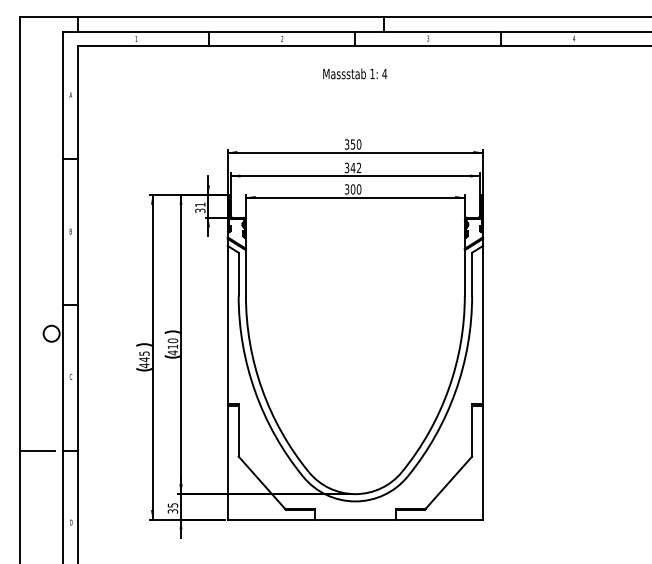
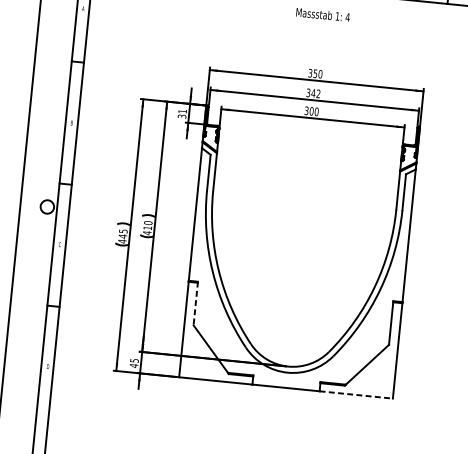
line: (238, 430) -> (195, 303), solid -> dashed
line: (36, 450) -> (24, 303), removed
text: (172, 511) -> (133, 365), 35 -> 45
line: (439, 519) -> (356, 394), solid -> dashed

